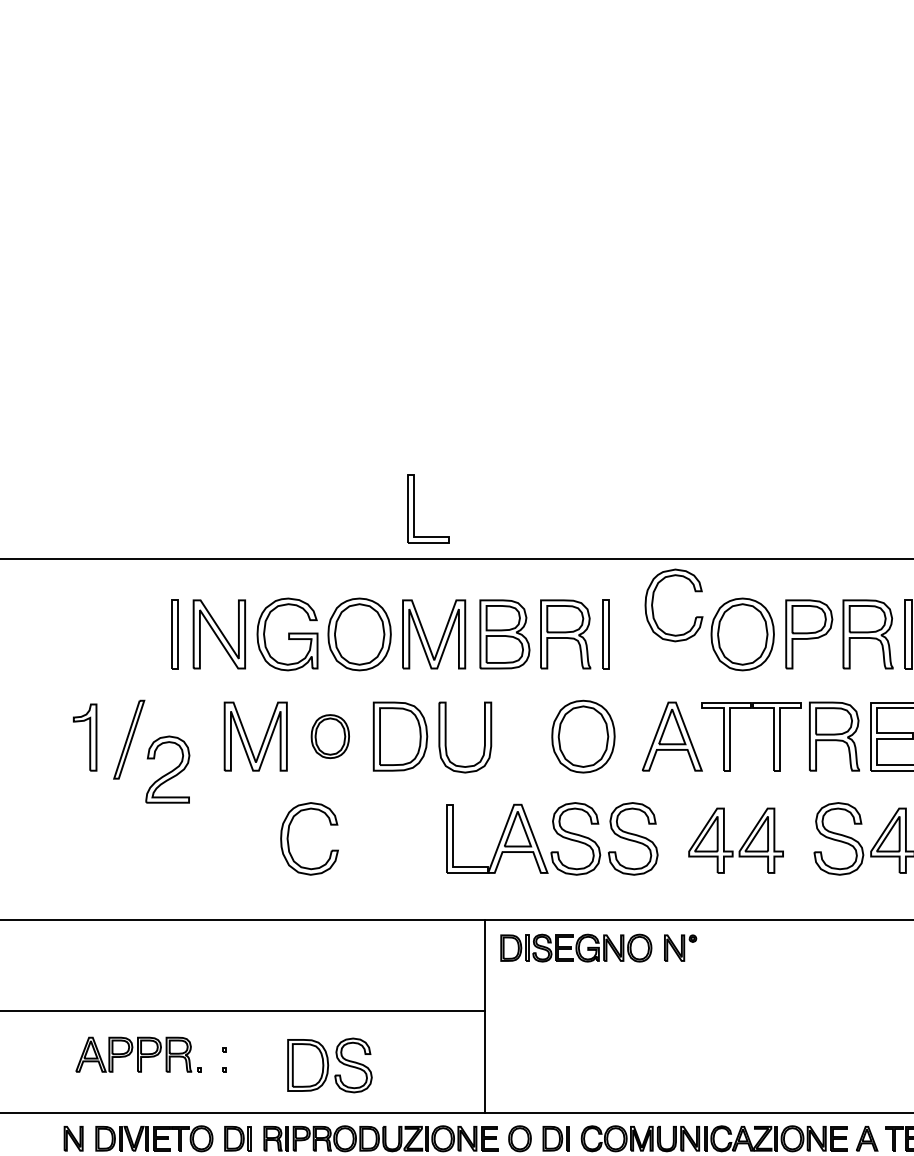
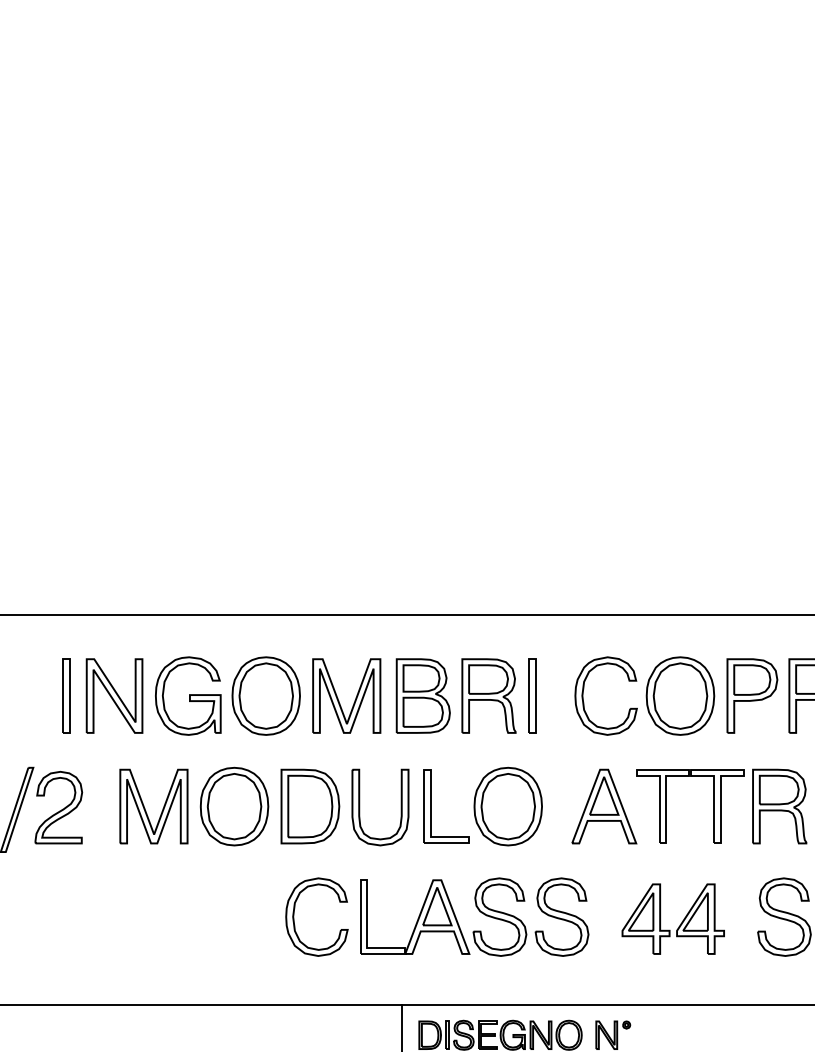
part: (414, 508) -> (431, 806), moved
part: (653, 606) -> (583, 697), moved
part: (330, 736) -> (234, 806), size x1.67
part: (167, 769) -> (58, 807), moved
part: (289, 833) -> (295, 911), moved

